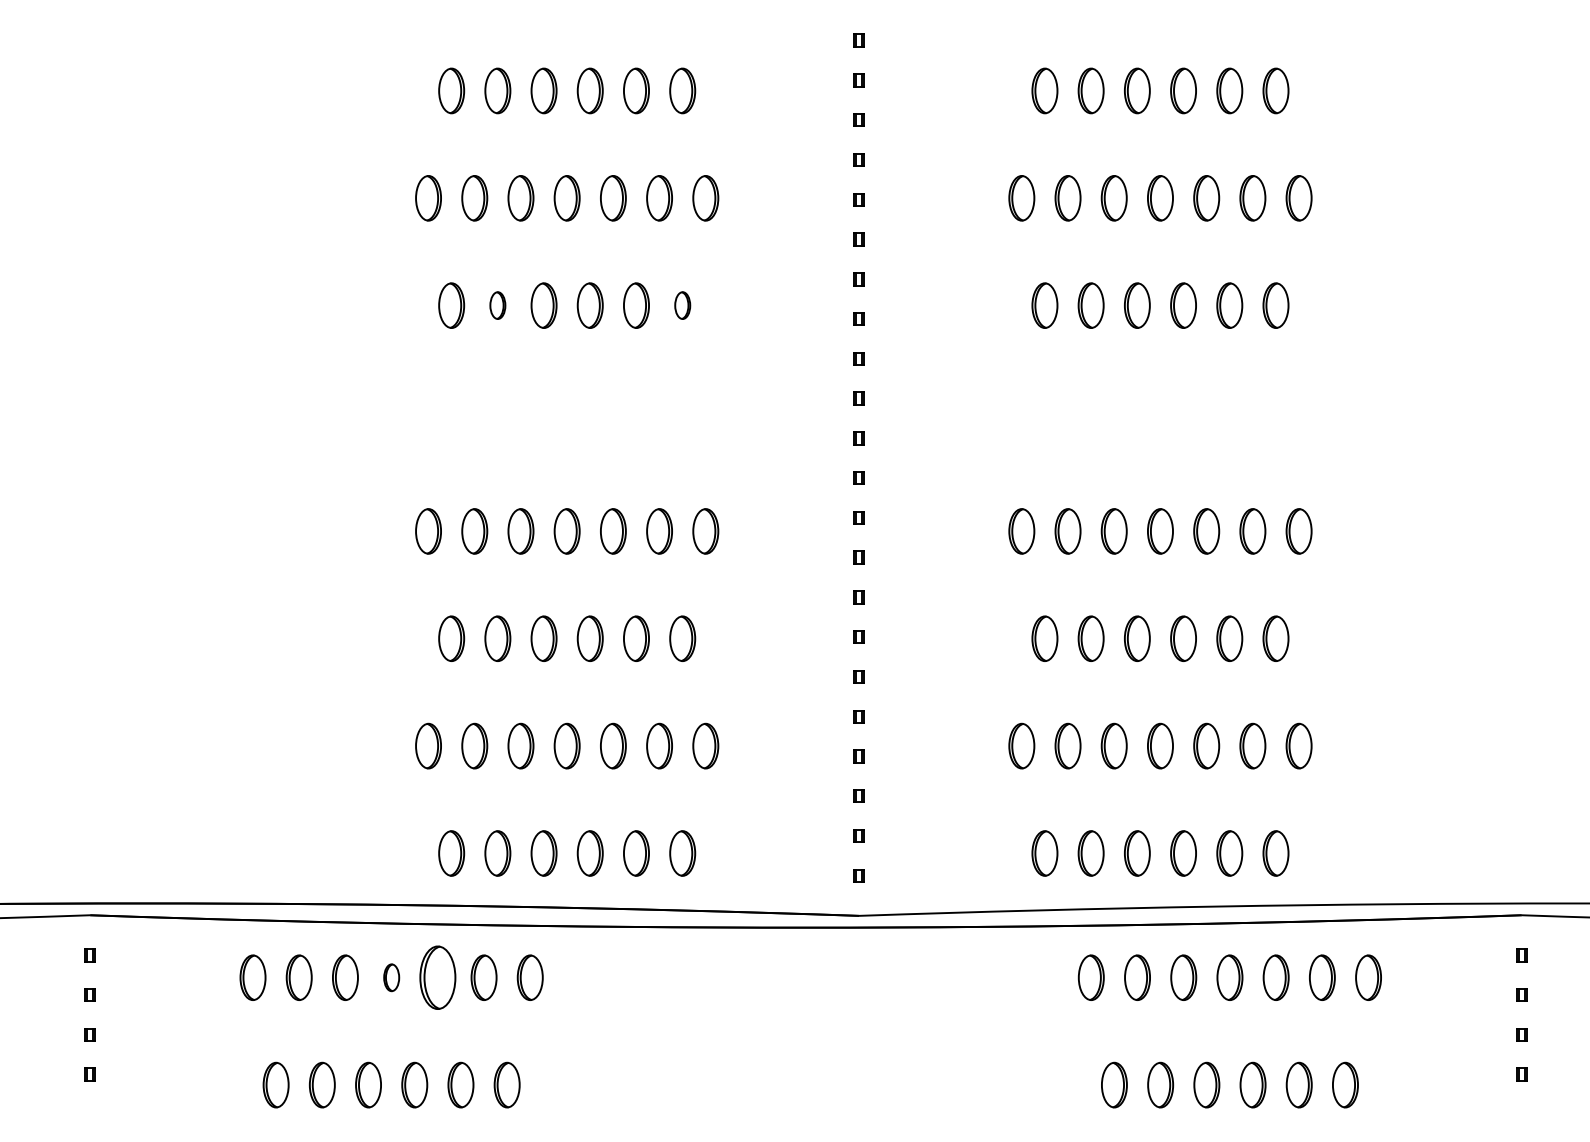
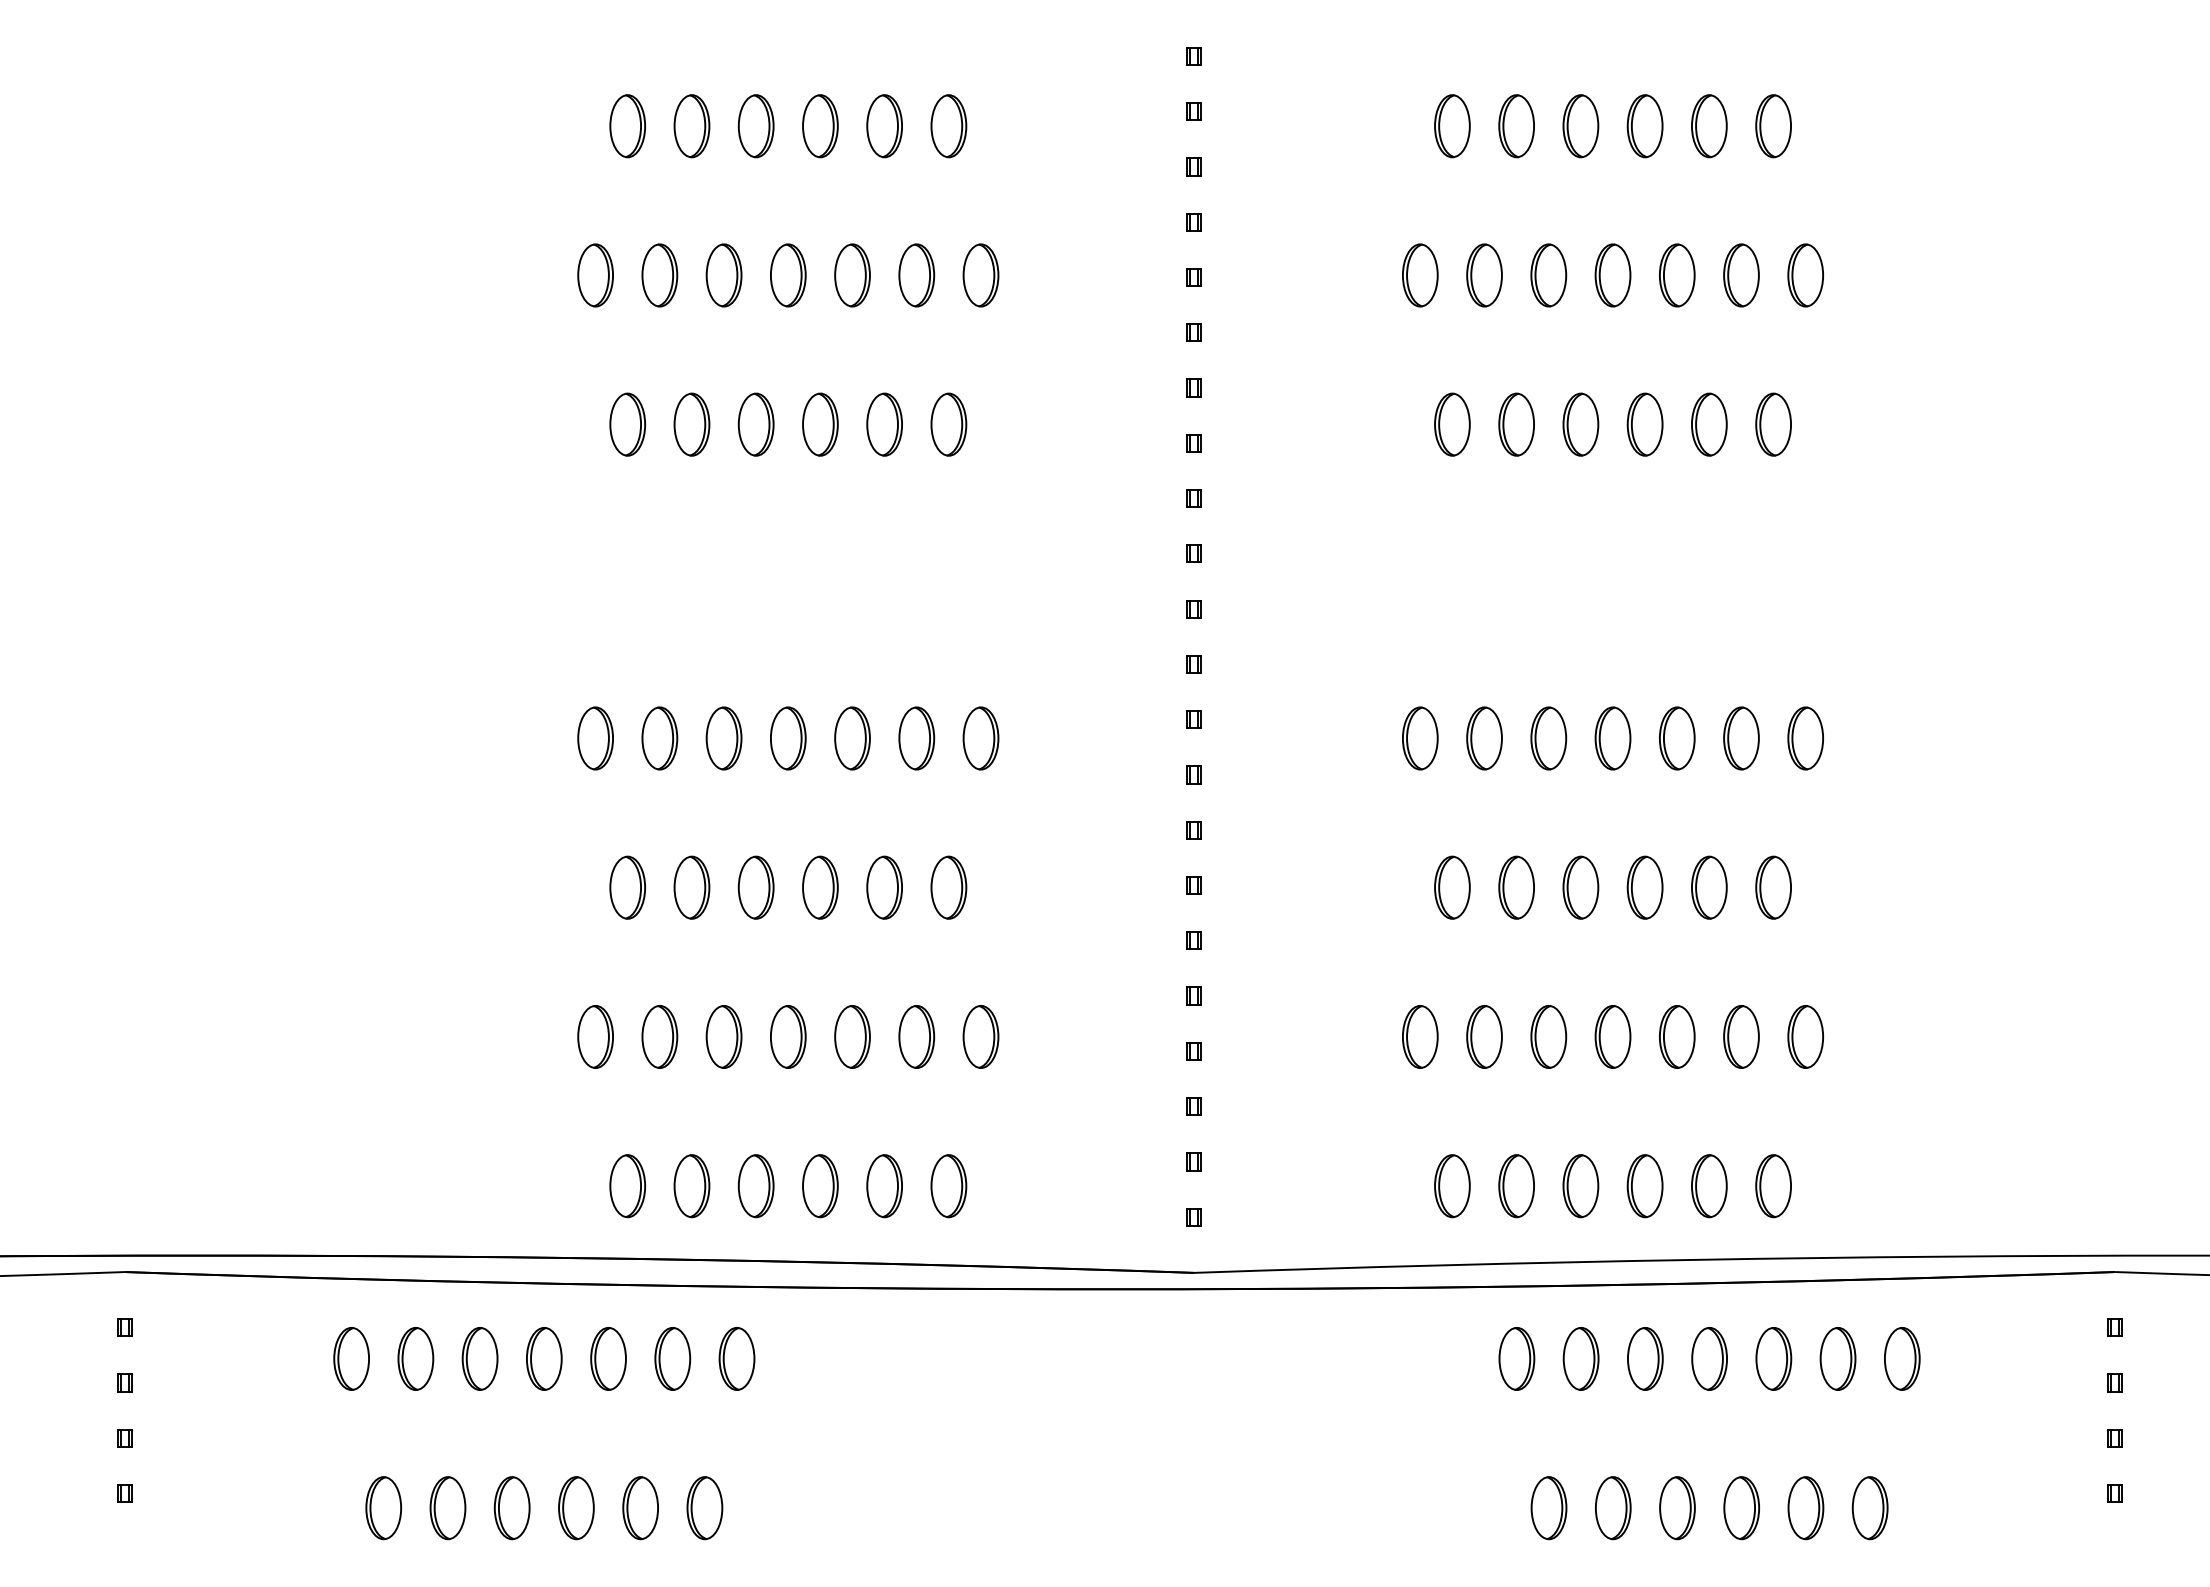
part: (497, 305) -> (691, 424), size x1.67
part: (682, 305) -> (948, 424), size x1.67
part: (391, 977) -> (544, 1358), size x1.67
part: (437, 977) -> (608, 1358), size x0.71

